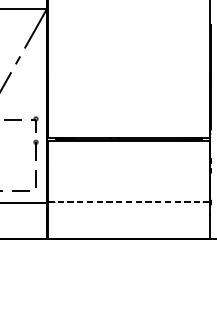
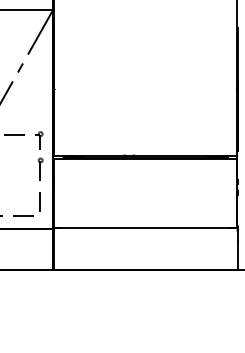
line: (128, 201) -> (145, 227), dashed -> solid

